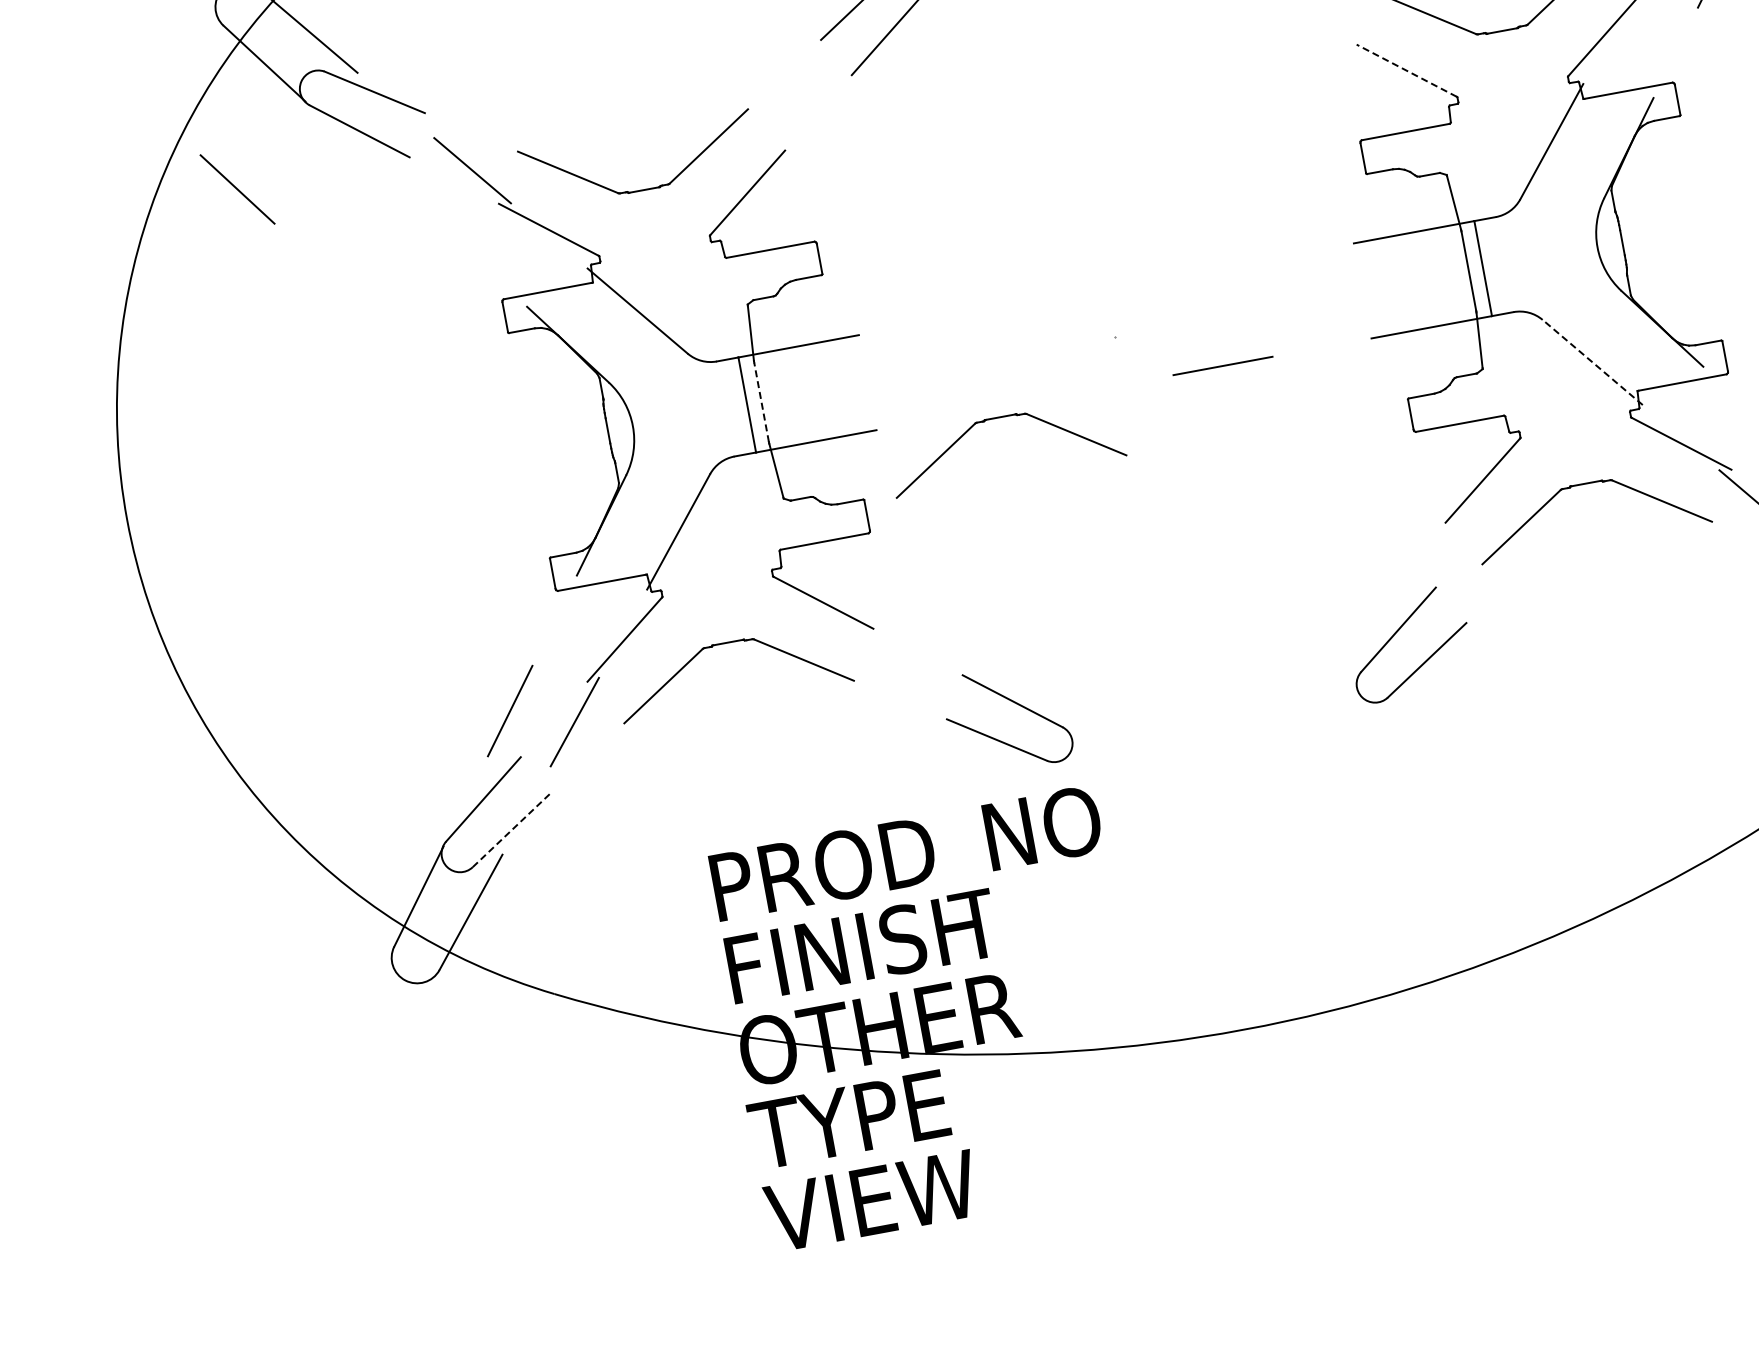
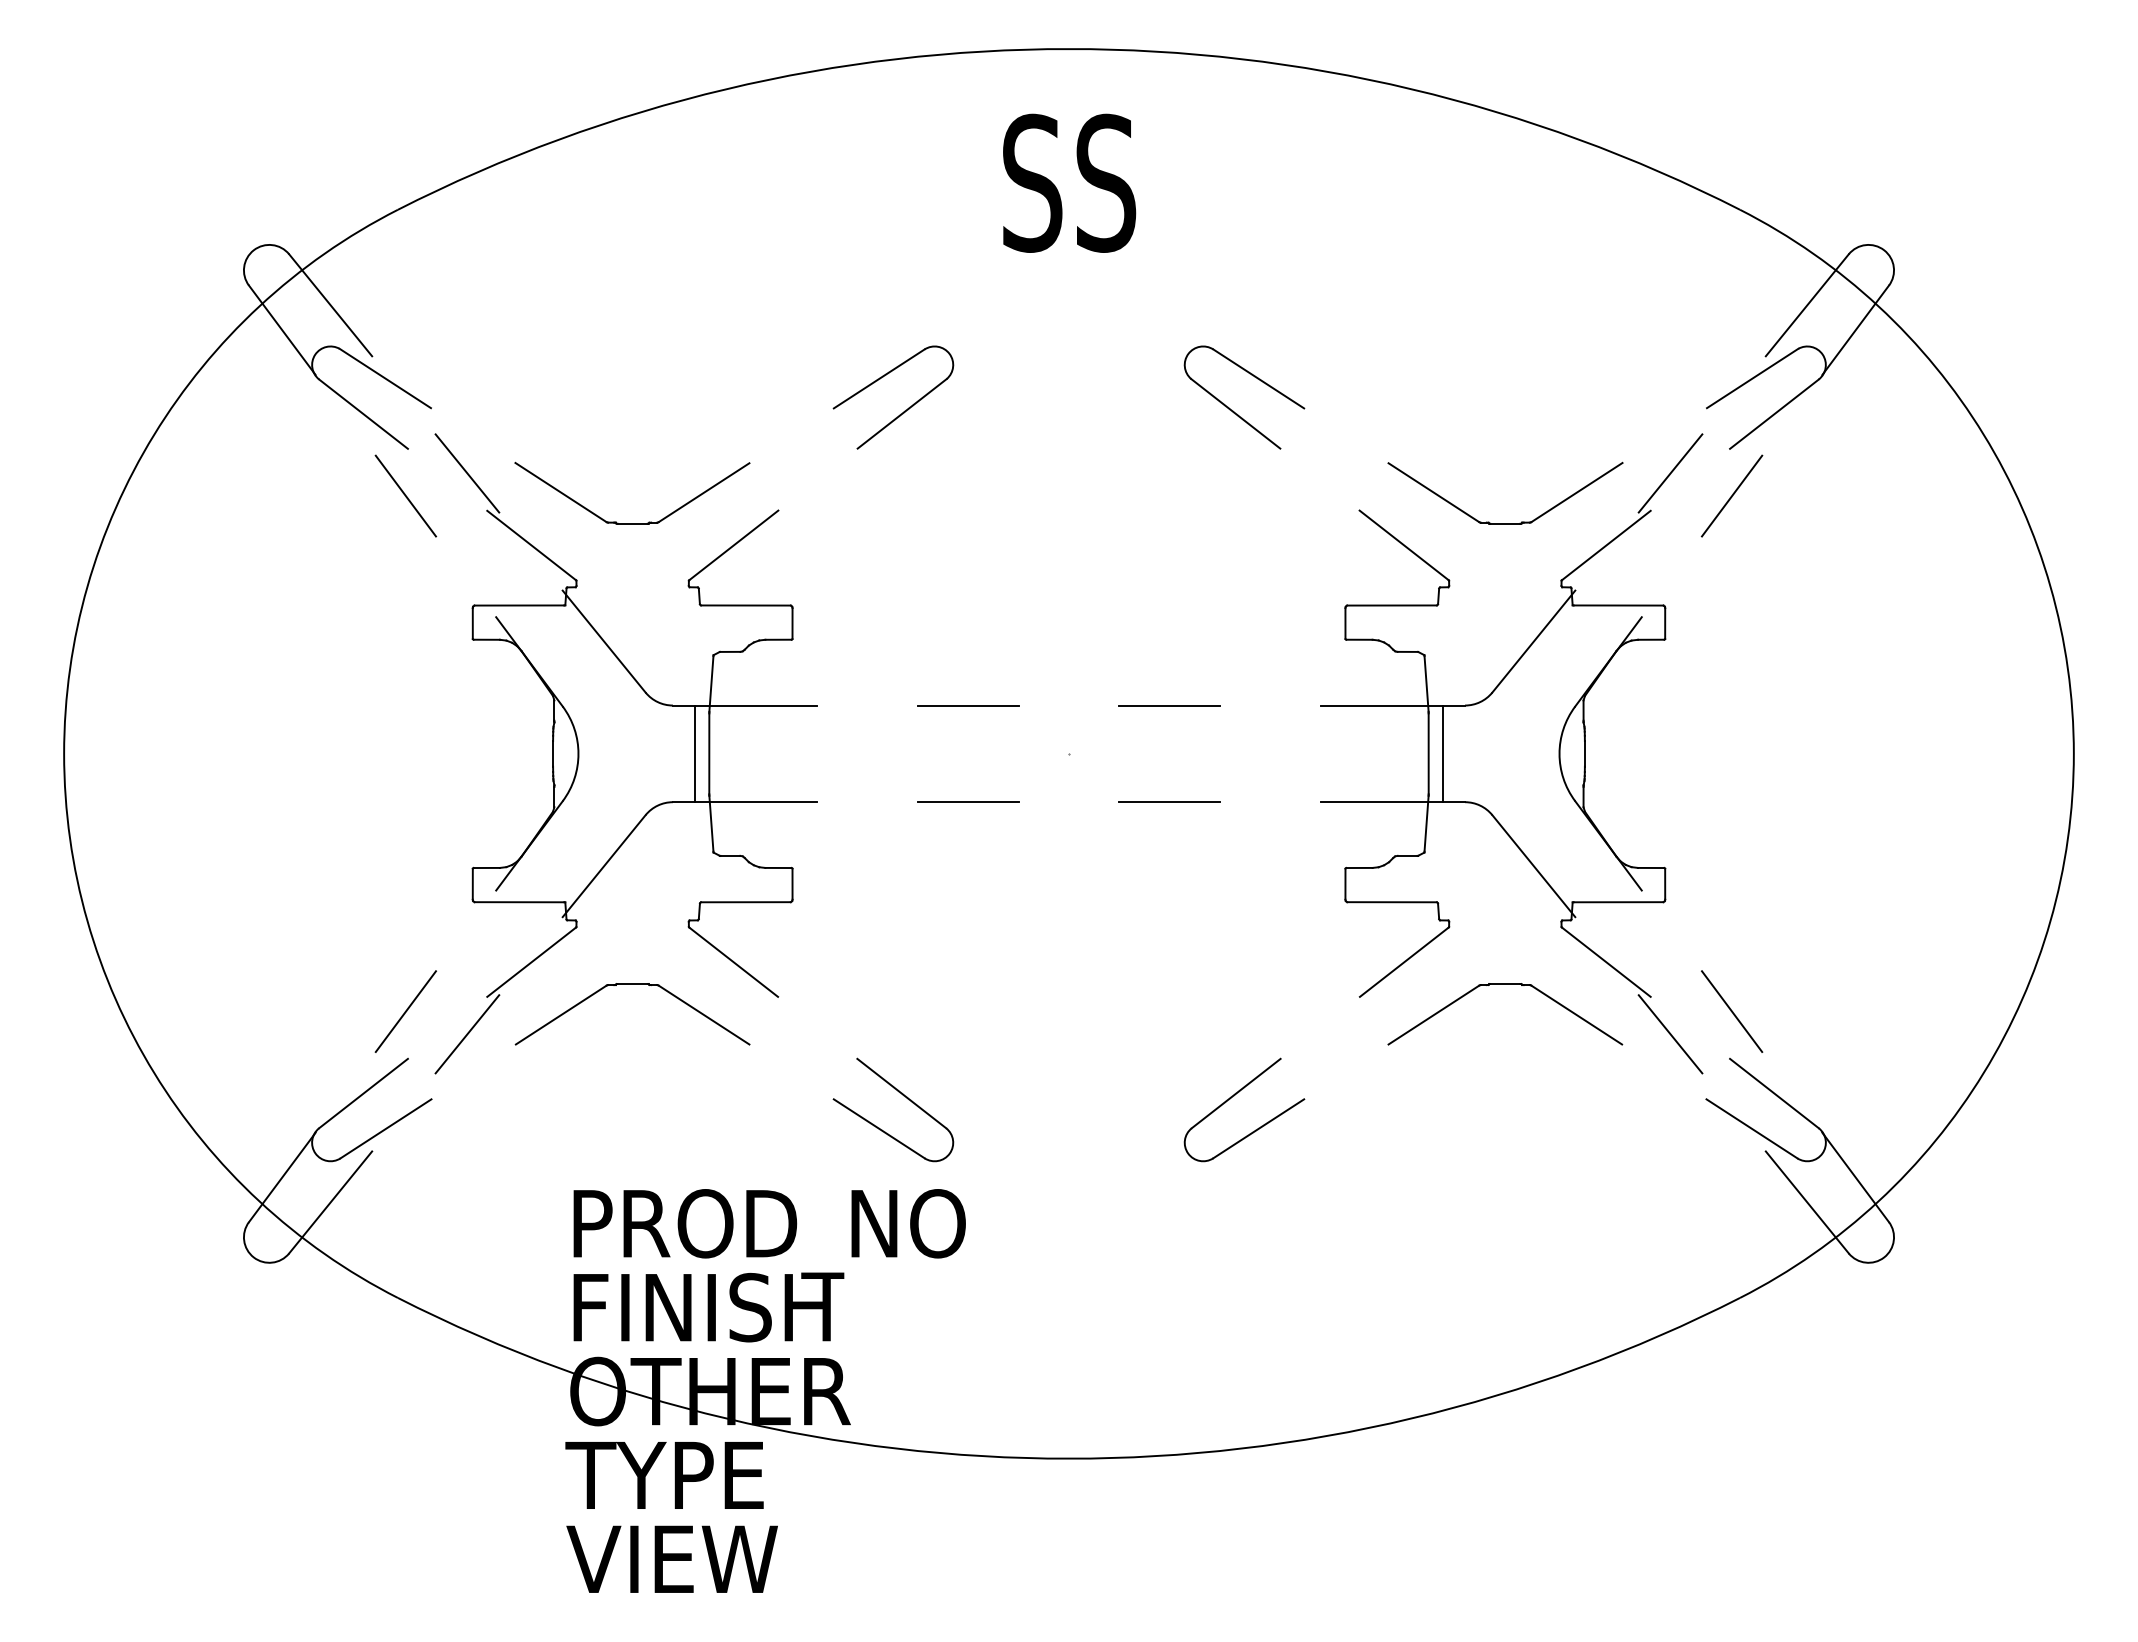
line: (1406, 70) -> (1403, 545), dashed -> solid
line: (237, 188) -> (405, 495), moved
line: (1205, 270) -> (1169, 705), added
line: (1006, 307) -> (967, 705), added
line: (1592, 362) -> (1533, 866), dashed -> solid
line: (761, 401) -> (709, 753), dashed -> solid
line: (1024, 403) -> (967, 802), added
part: (1000, 417) -> (941, 812), removed
part: (1397, 632) -> (1234, 1096), moved
line: (512, 829) -> (386, 1128), dashed -> solid

